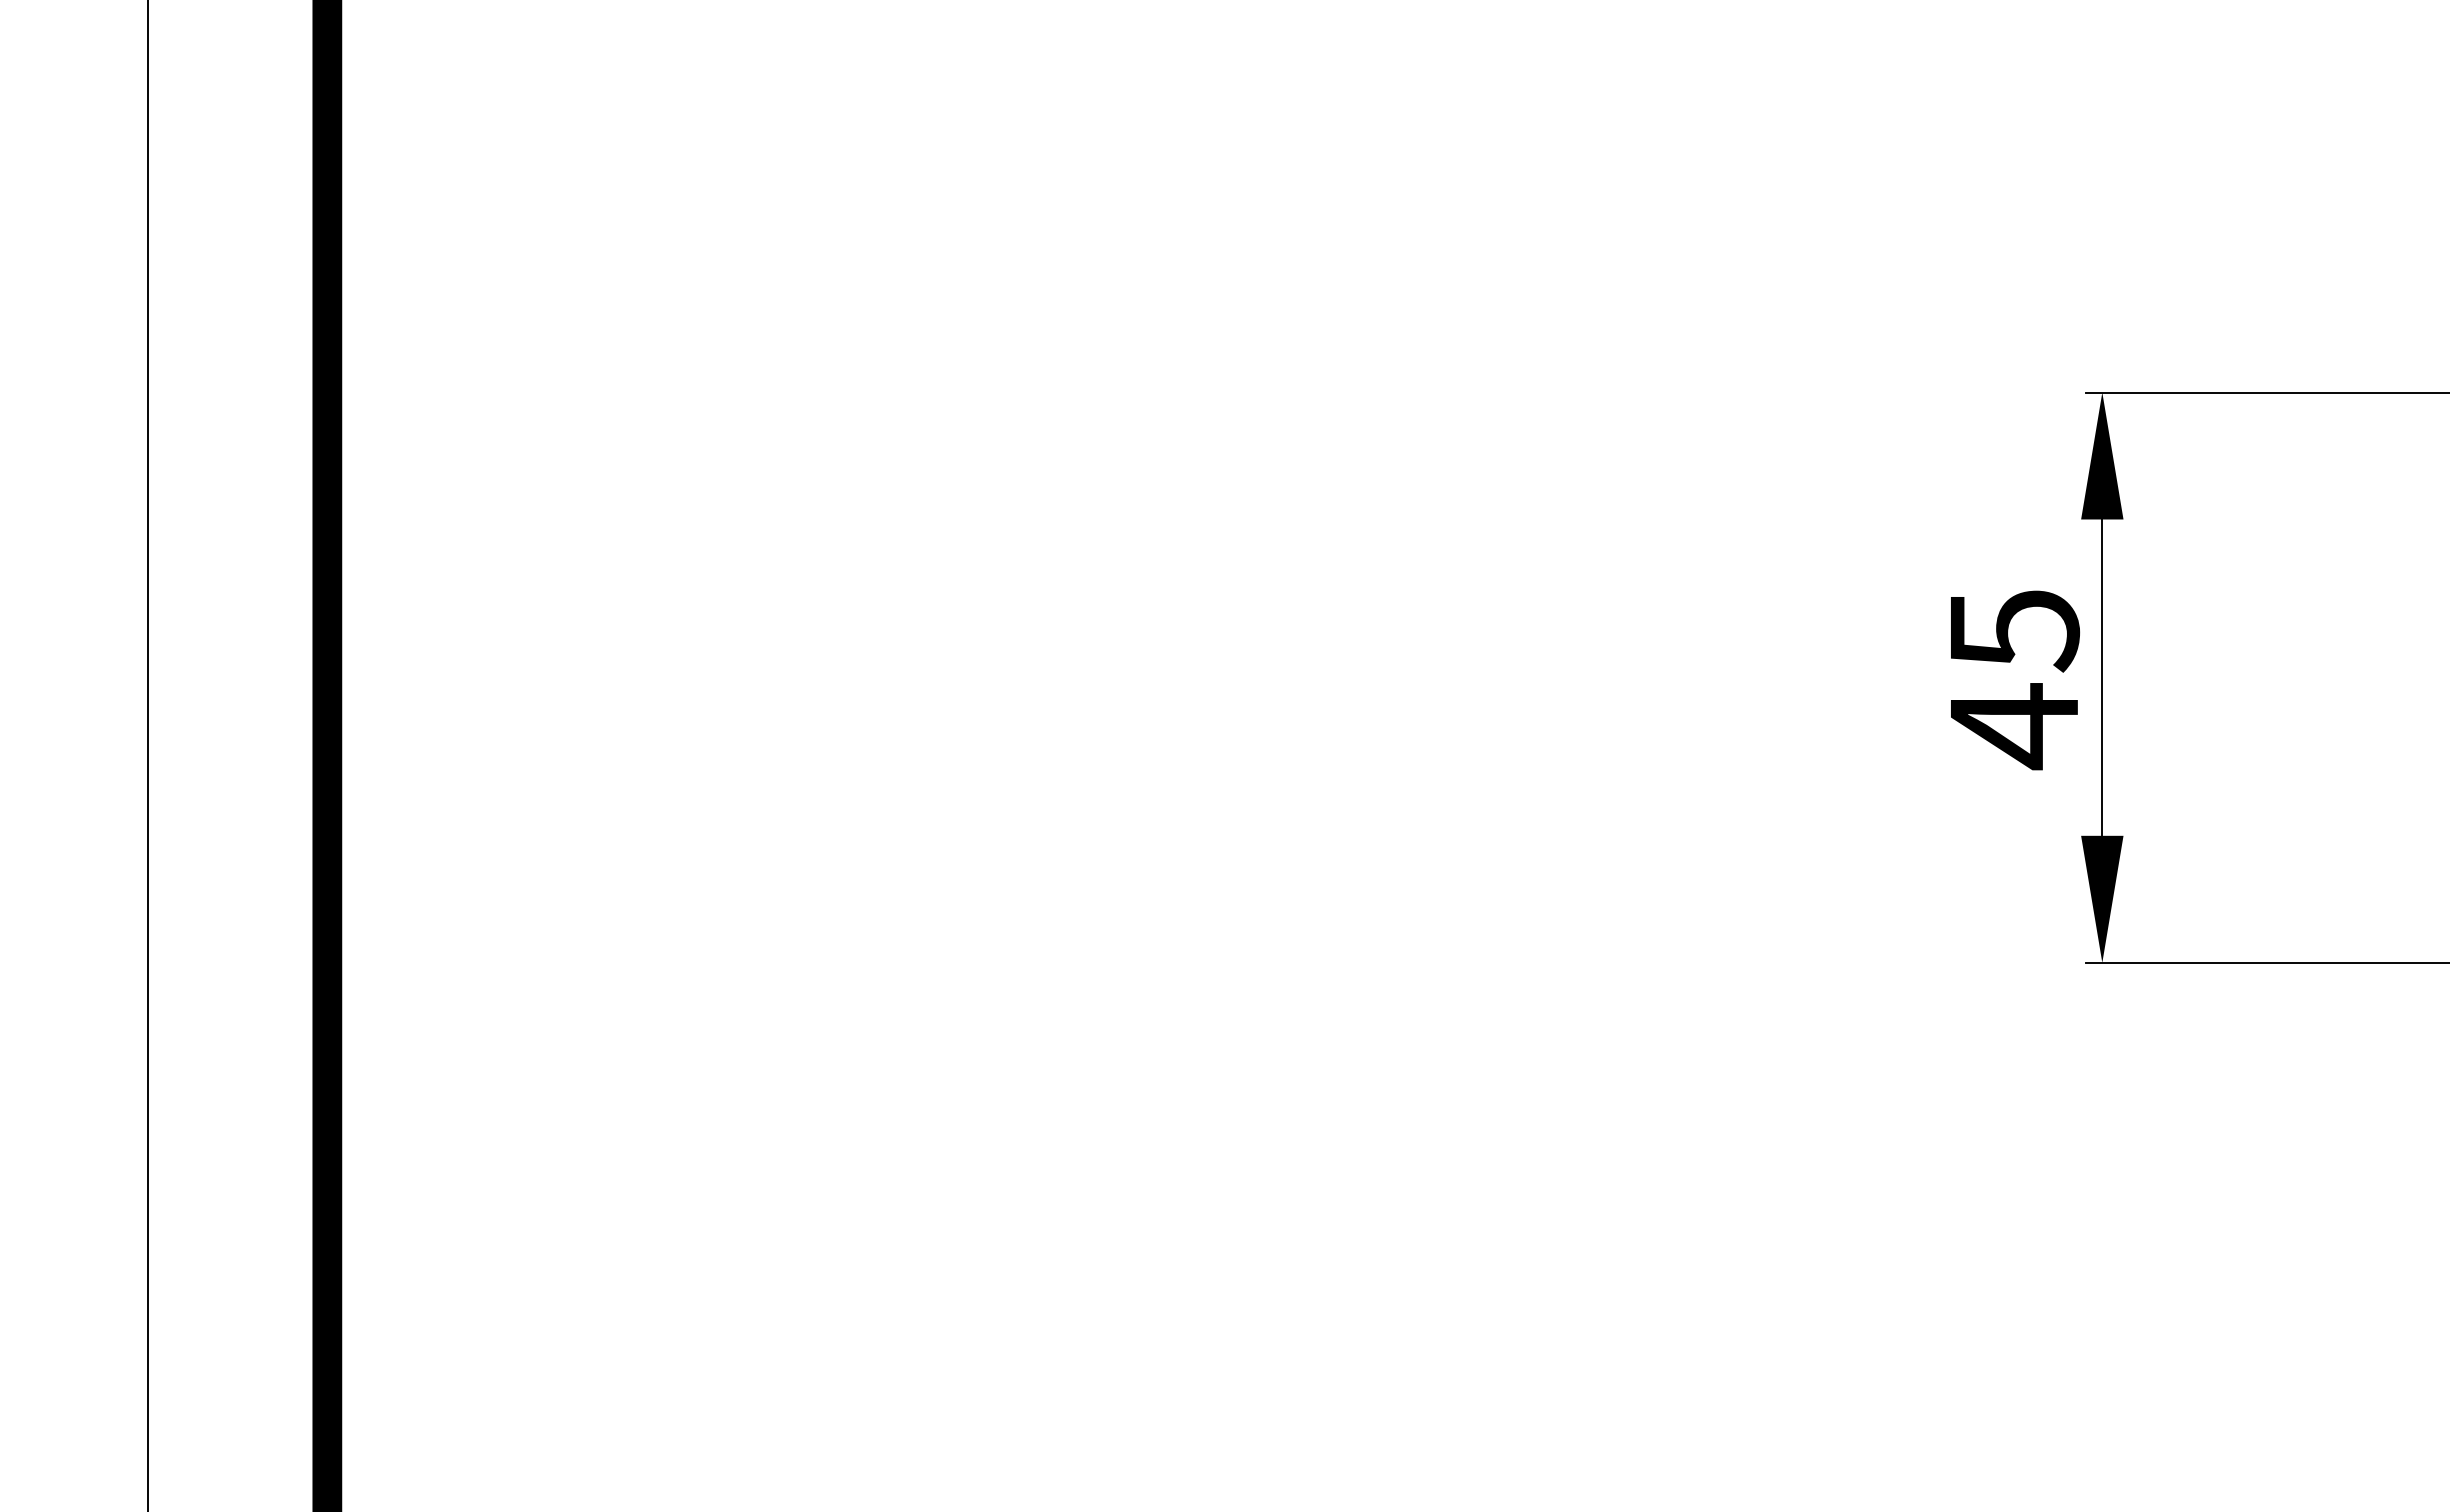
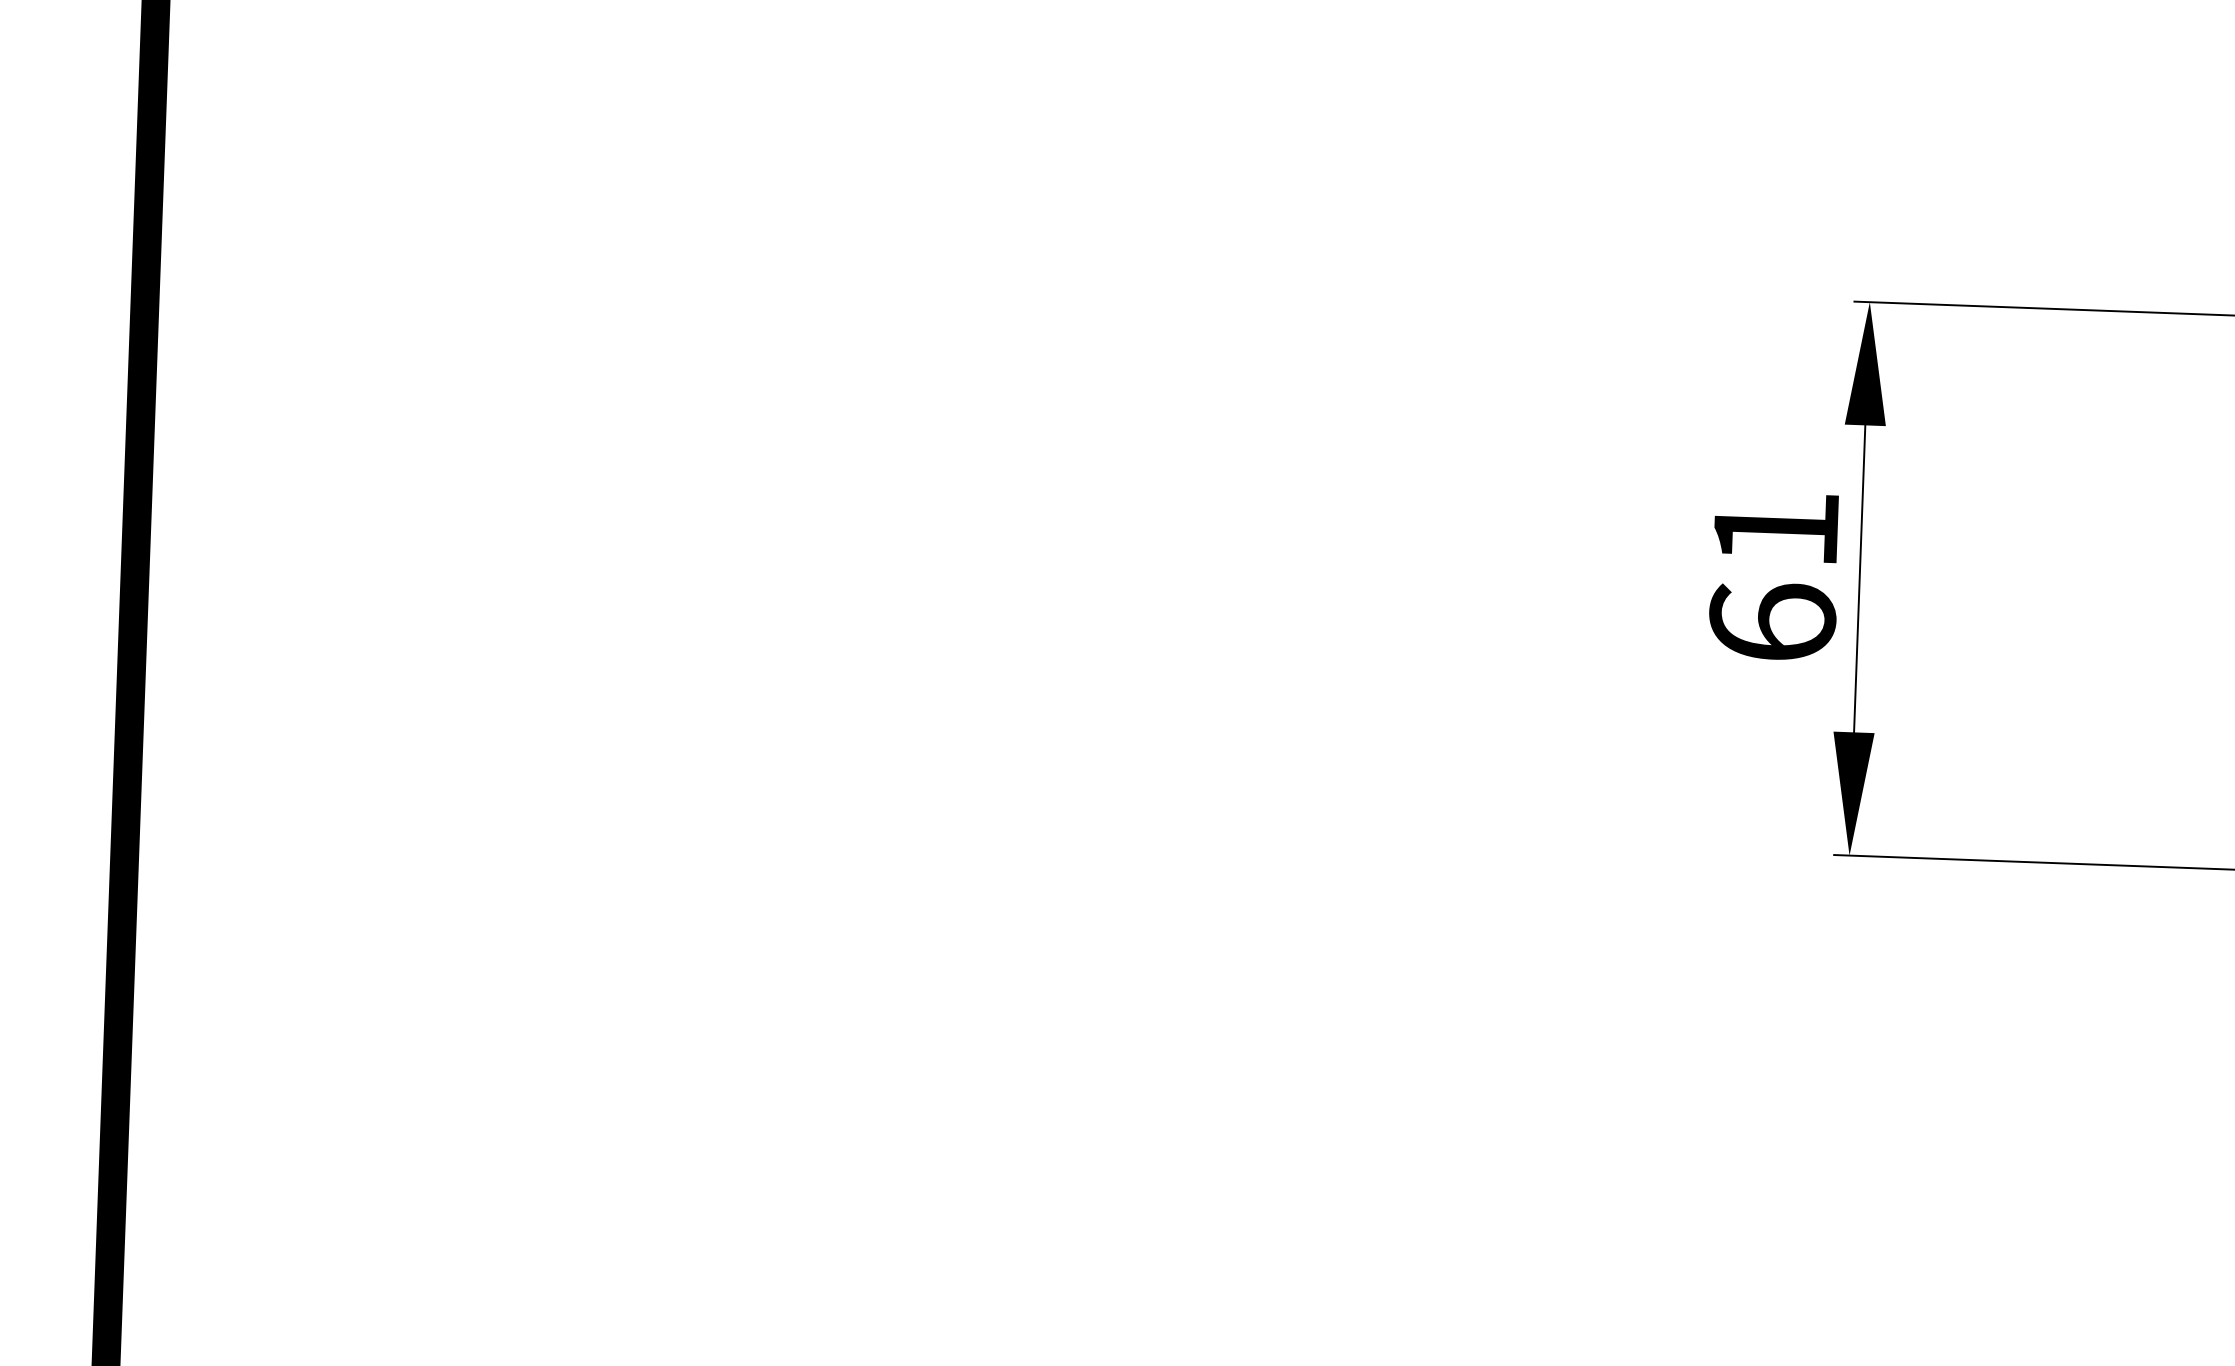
text: (2014, 680) -> (1774, 578), 45 -> 61

